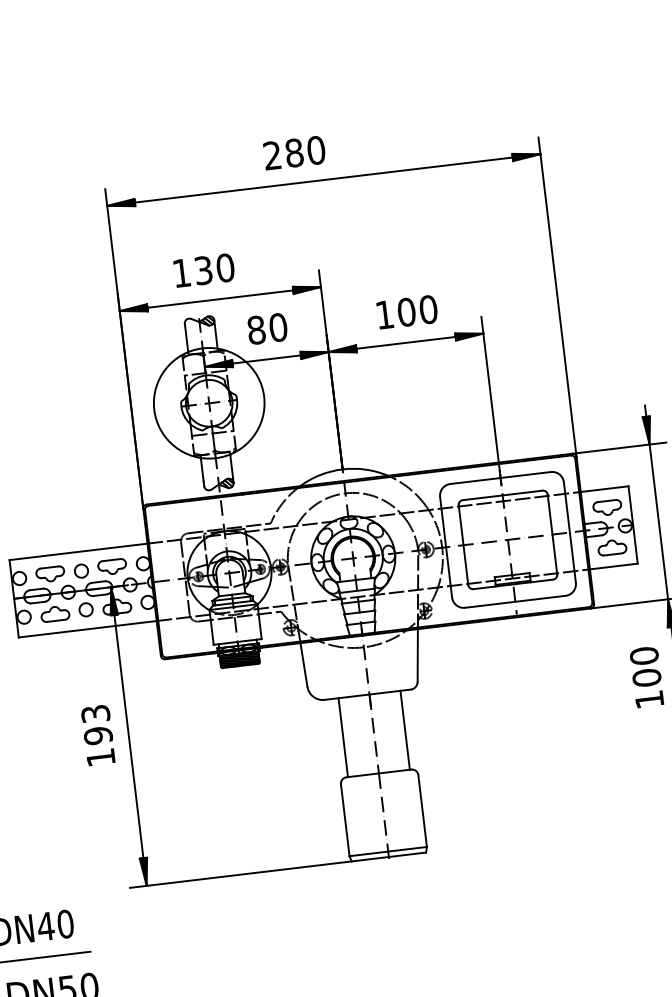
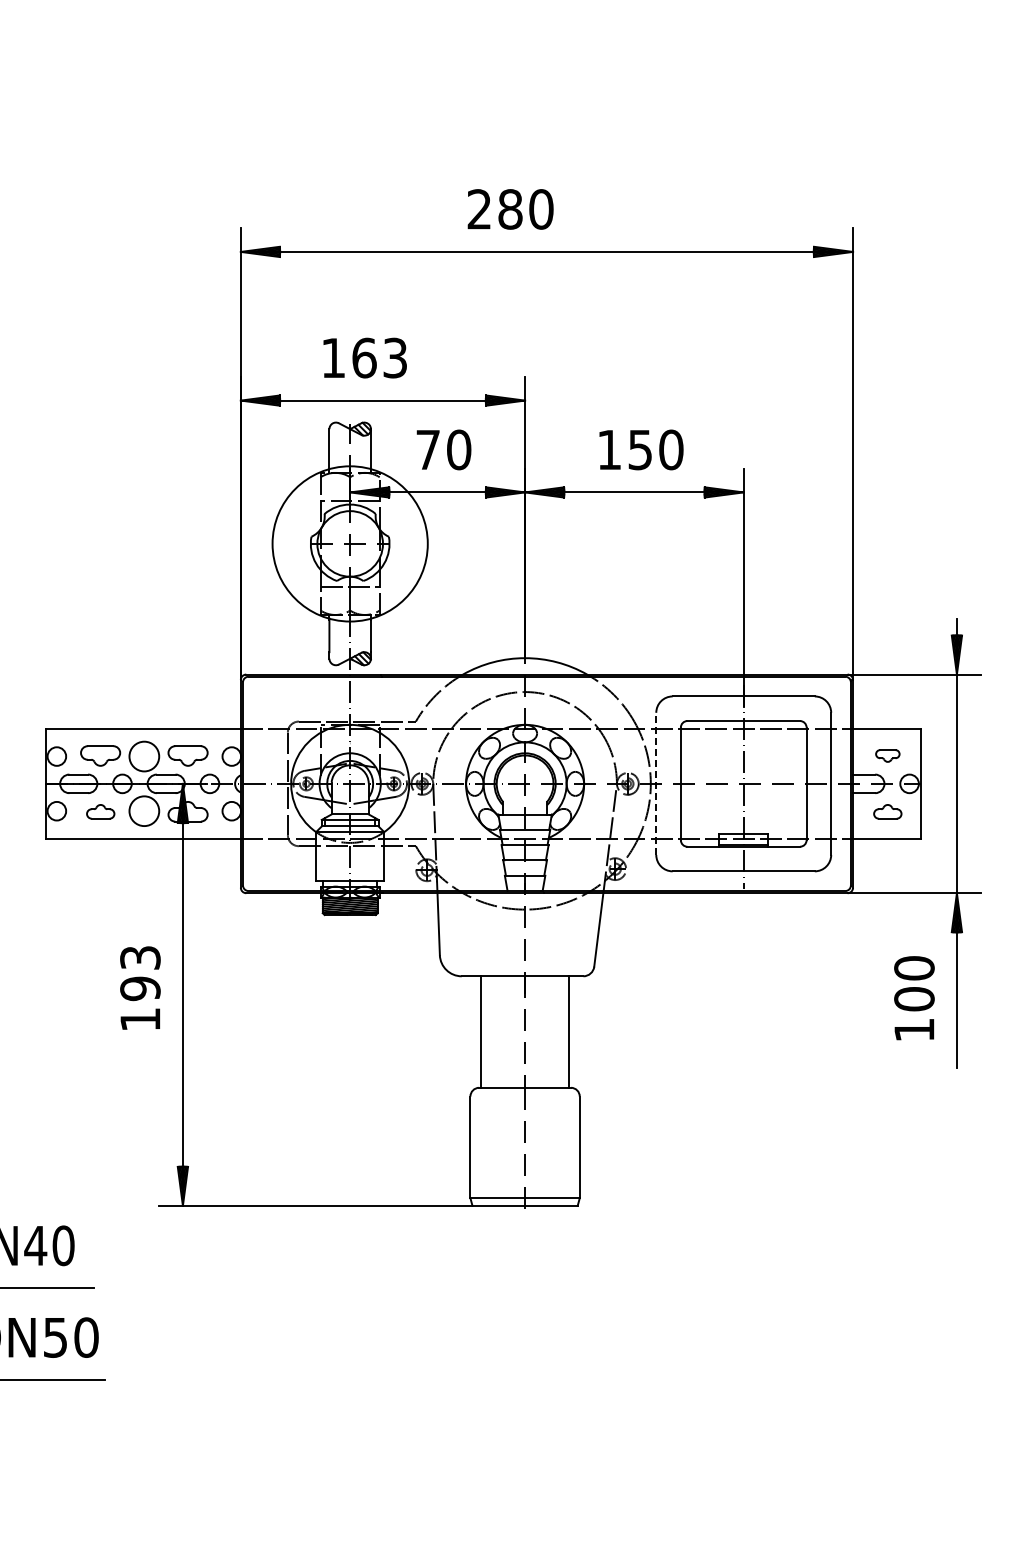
text: (214, 268) -> (379, 357), 130 -> 163
text: (406, 311) -> (640, 449), 100 -> 150
text: (256, 329) -> (428, 449), 80 -> 70
part: (607, 507) -> (887, 755), size x0.6
line: (446, 546) -> (656, 783), solid -> dashed
part: (612, 547) -> (887, 811), size x0.7
circle: (81, 571) -> (144, 756), size x1.6
circle: (86, 609) -> (144, 810), size x1.6
part: (55, 613) -> (100, 811), size x0.7

